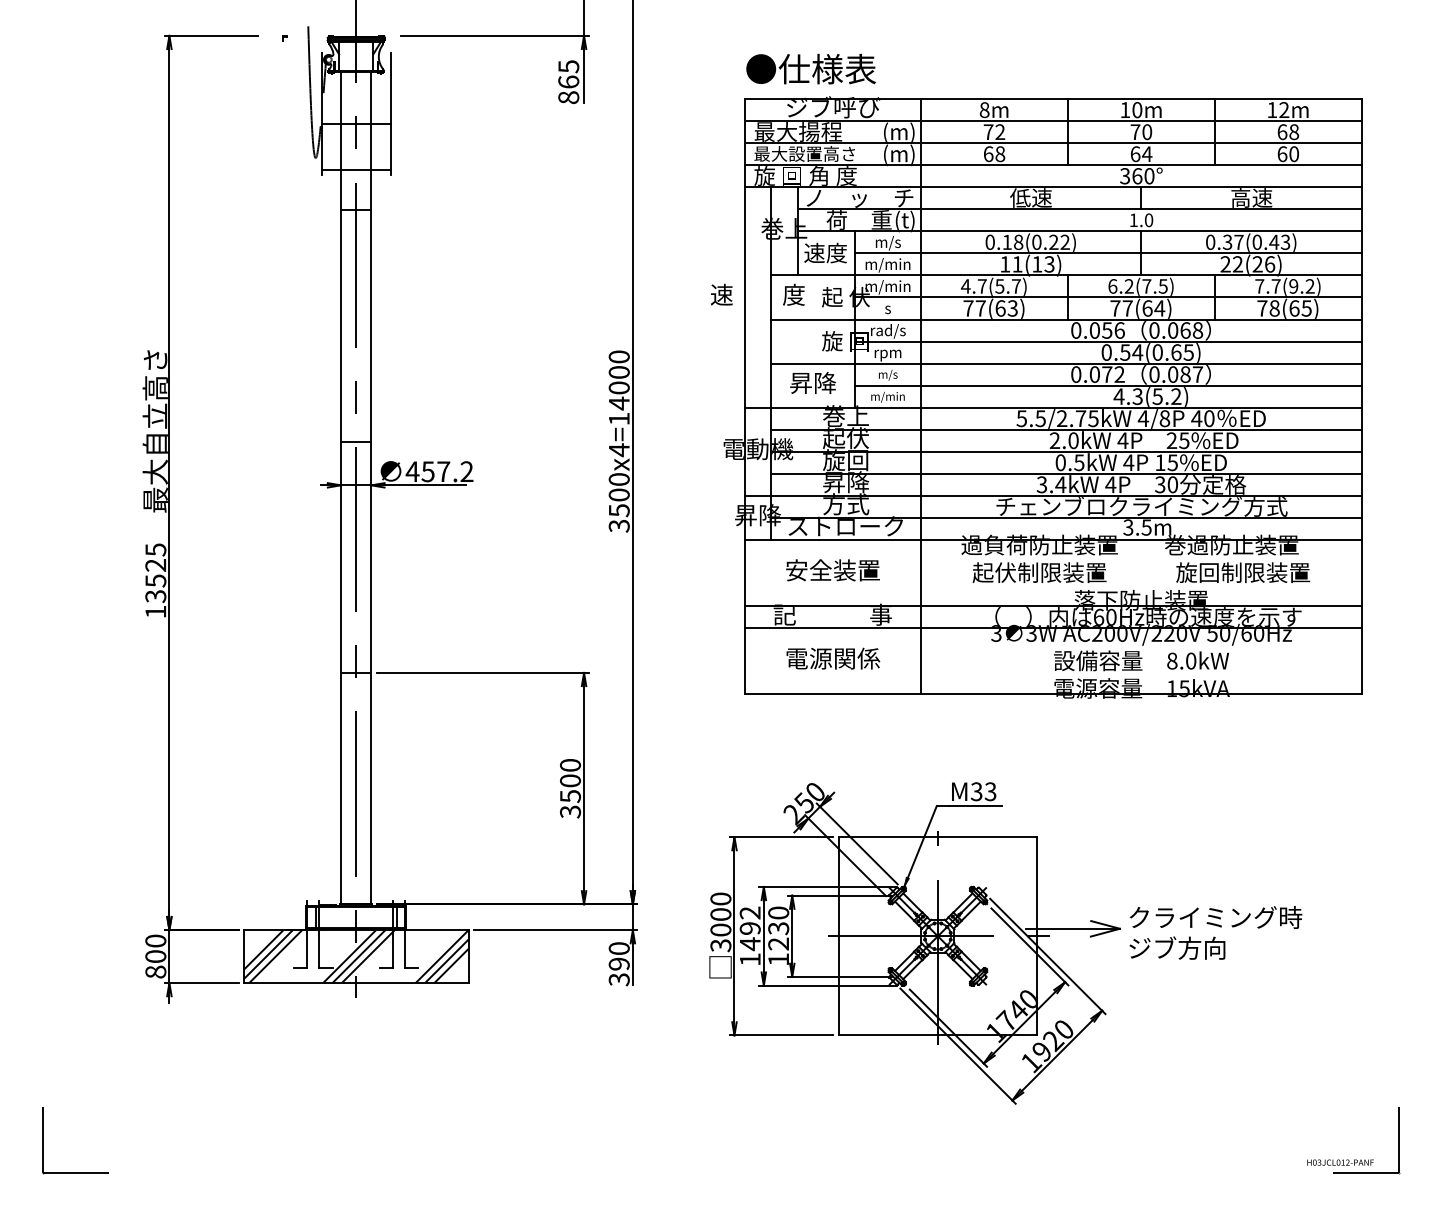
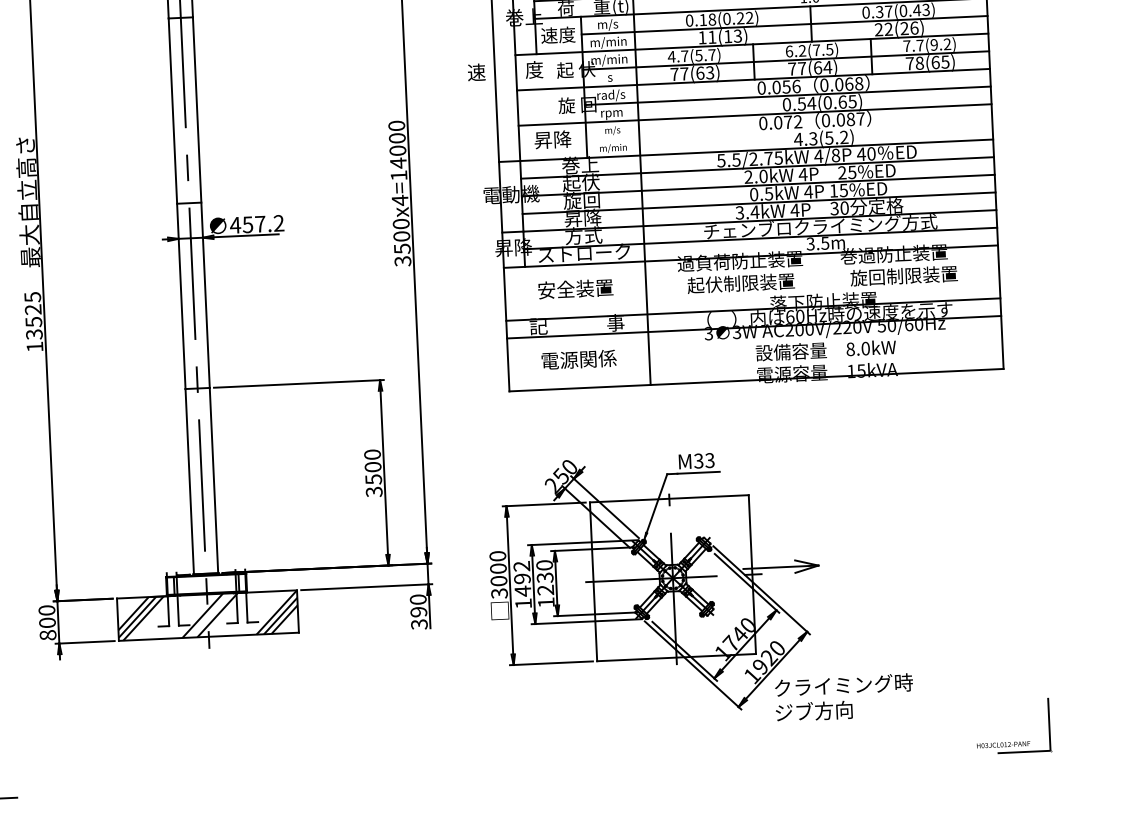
line: (1107, 385) -> (788, 131), removed
text: (1215, 932) -> (844, 697), moved
line: (358, 956) -> (209, 615), removed

